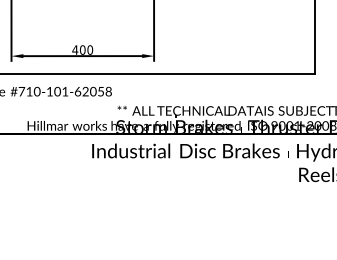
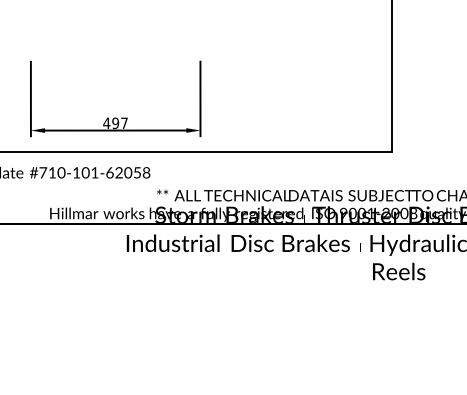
text: (85, 50) -> (119, 123), 400 -> 497

